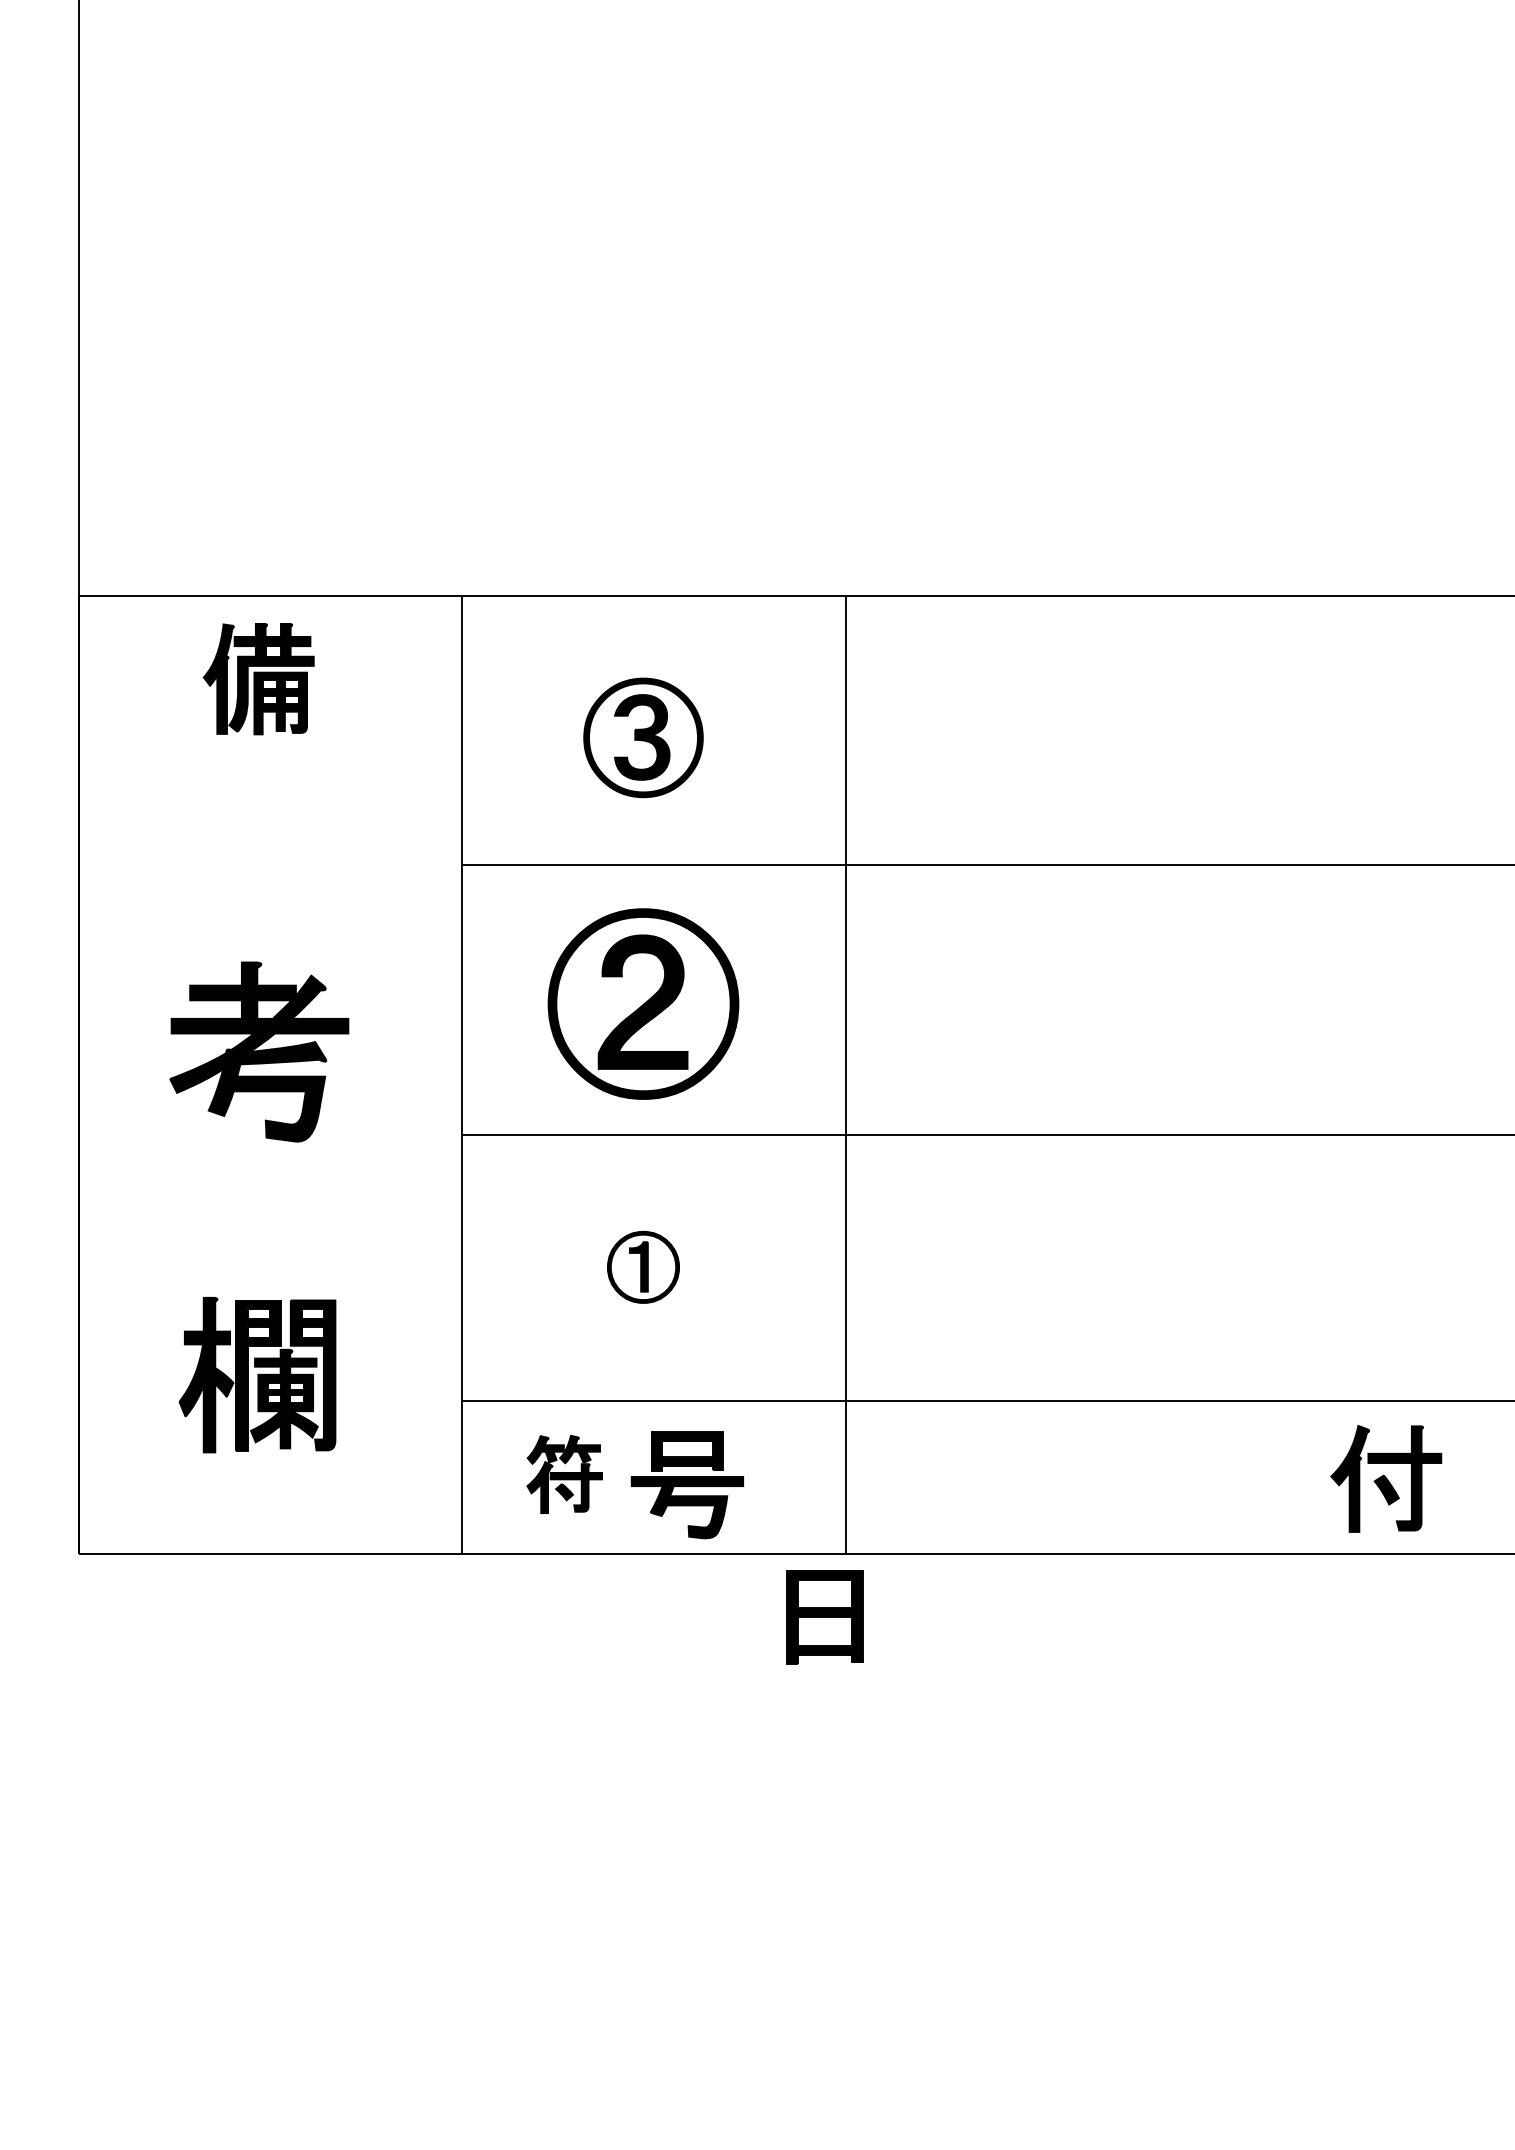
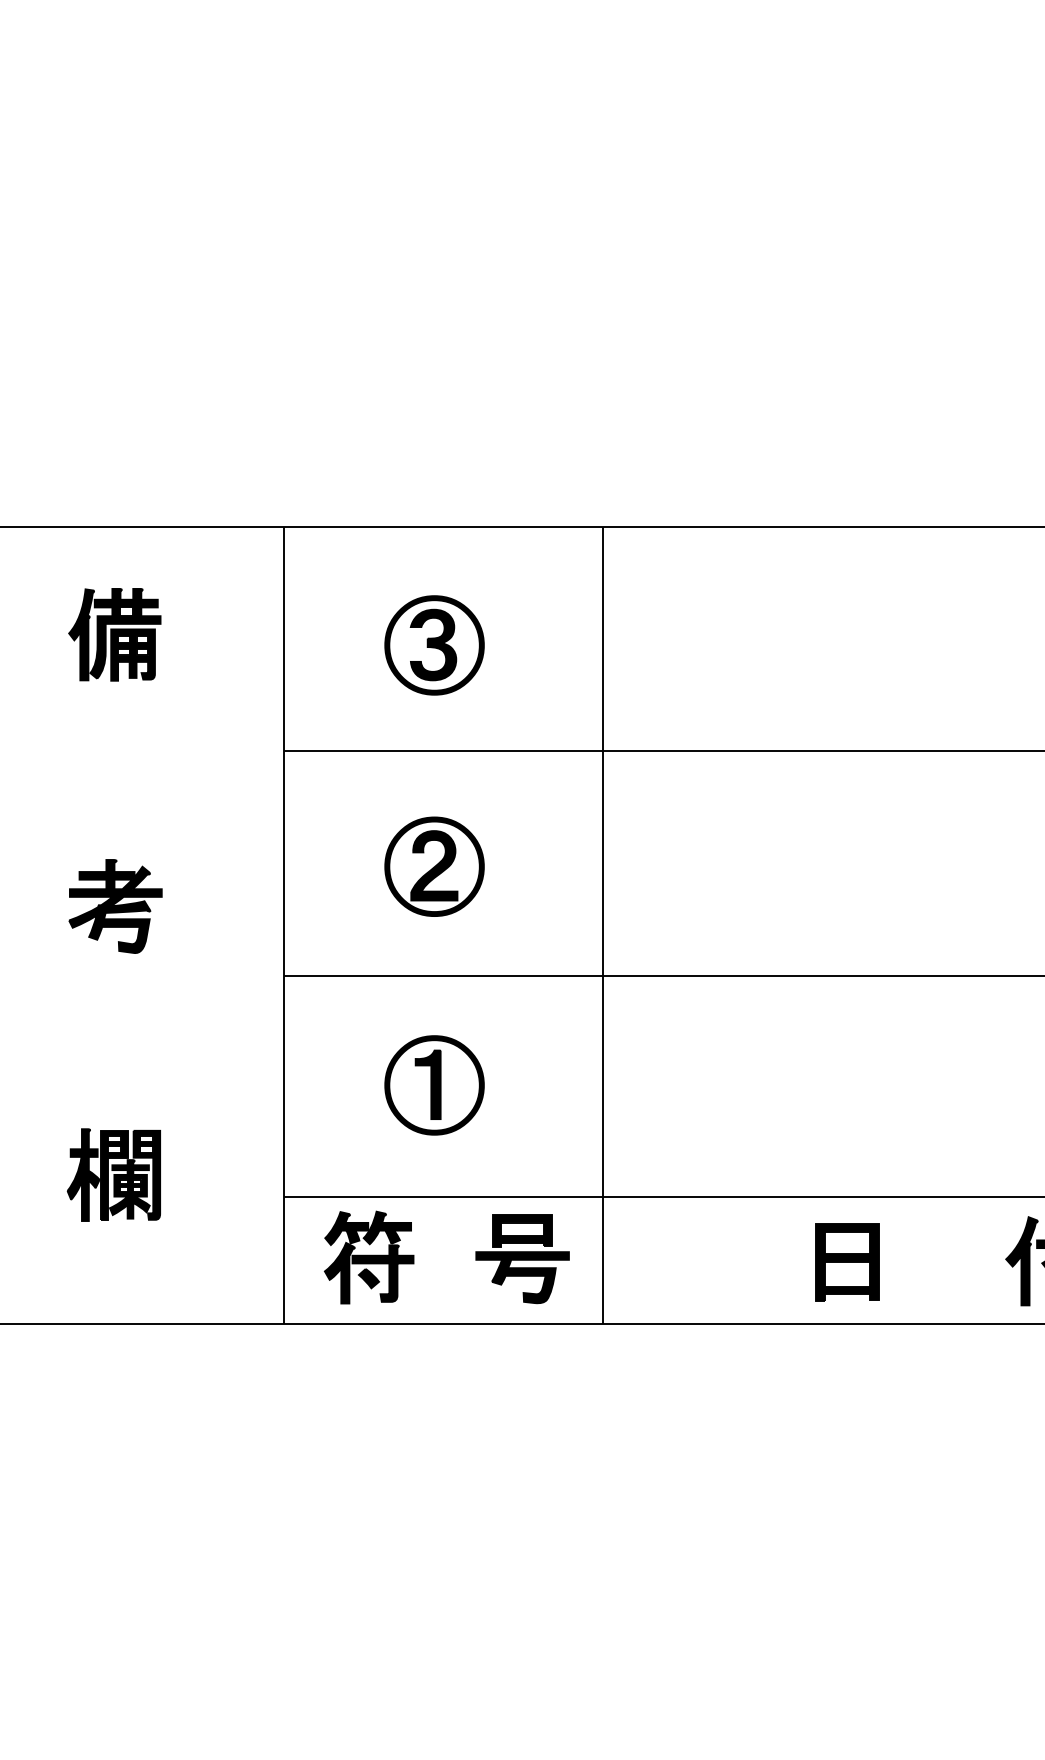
part: (258, 679) -> (114, 635), moved
part: (643, 1004) -> (434, 867), size x0.62
part: (259, 1051) -> (115, 906), size x0.62
part: (643, 1267) -> (434, 1085), size x1.67
part: (257, 1375) -> (113, 1175), size x0.71
part: (564, 1474) -> (368, 1257), size x1.43
part: (686, 1485) -> (521, 1259), moved
part: (824, 1617) -> (846, 1262), moved

